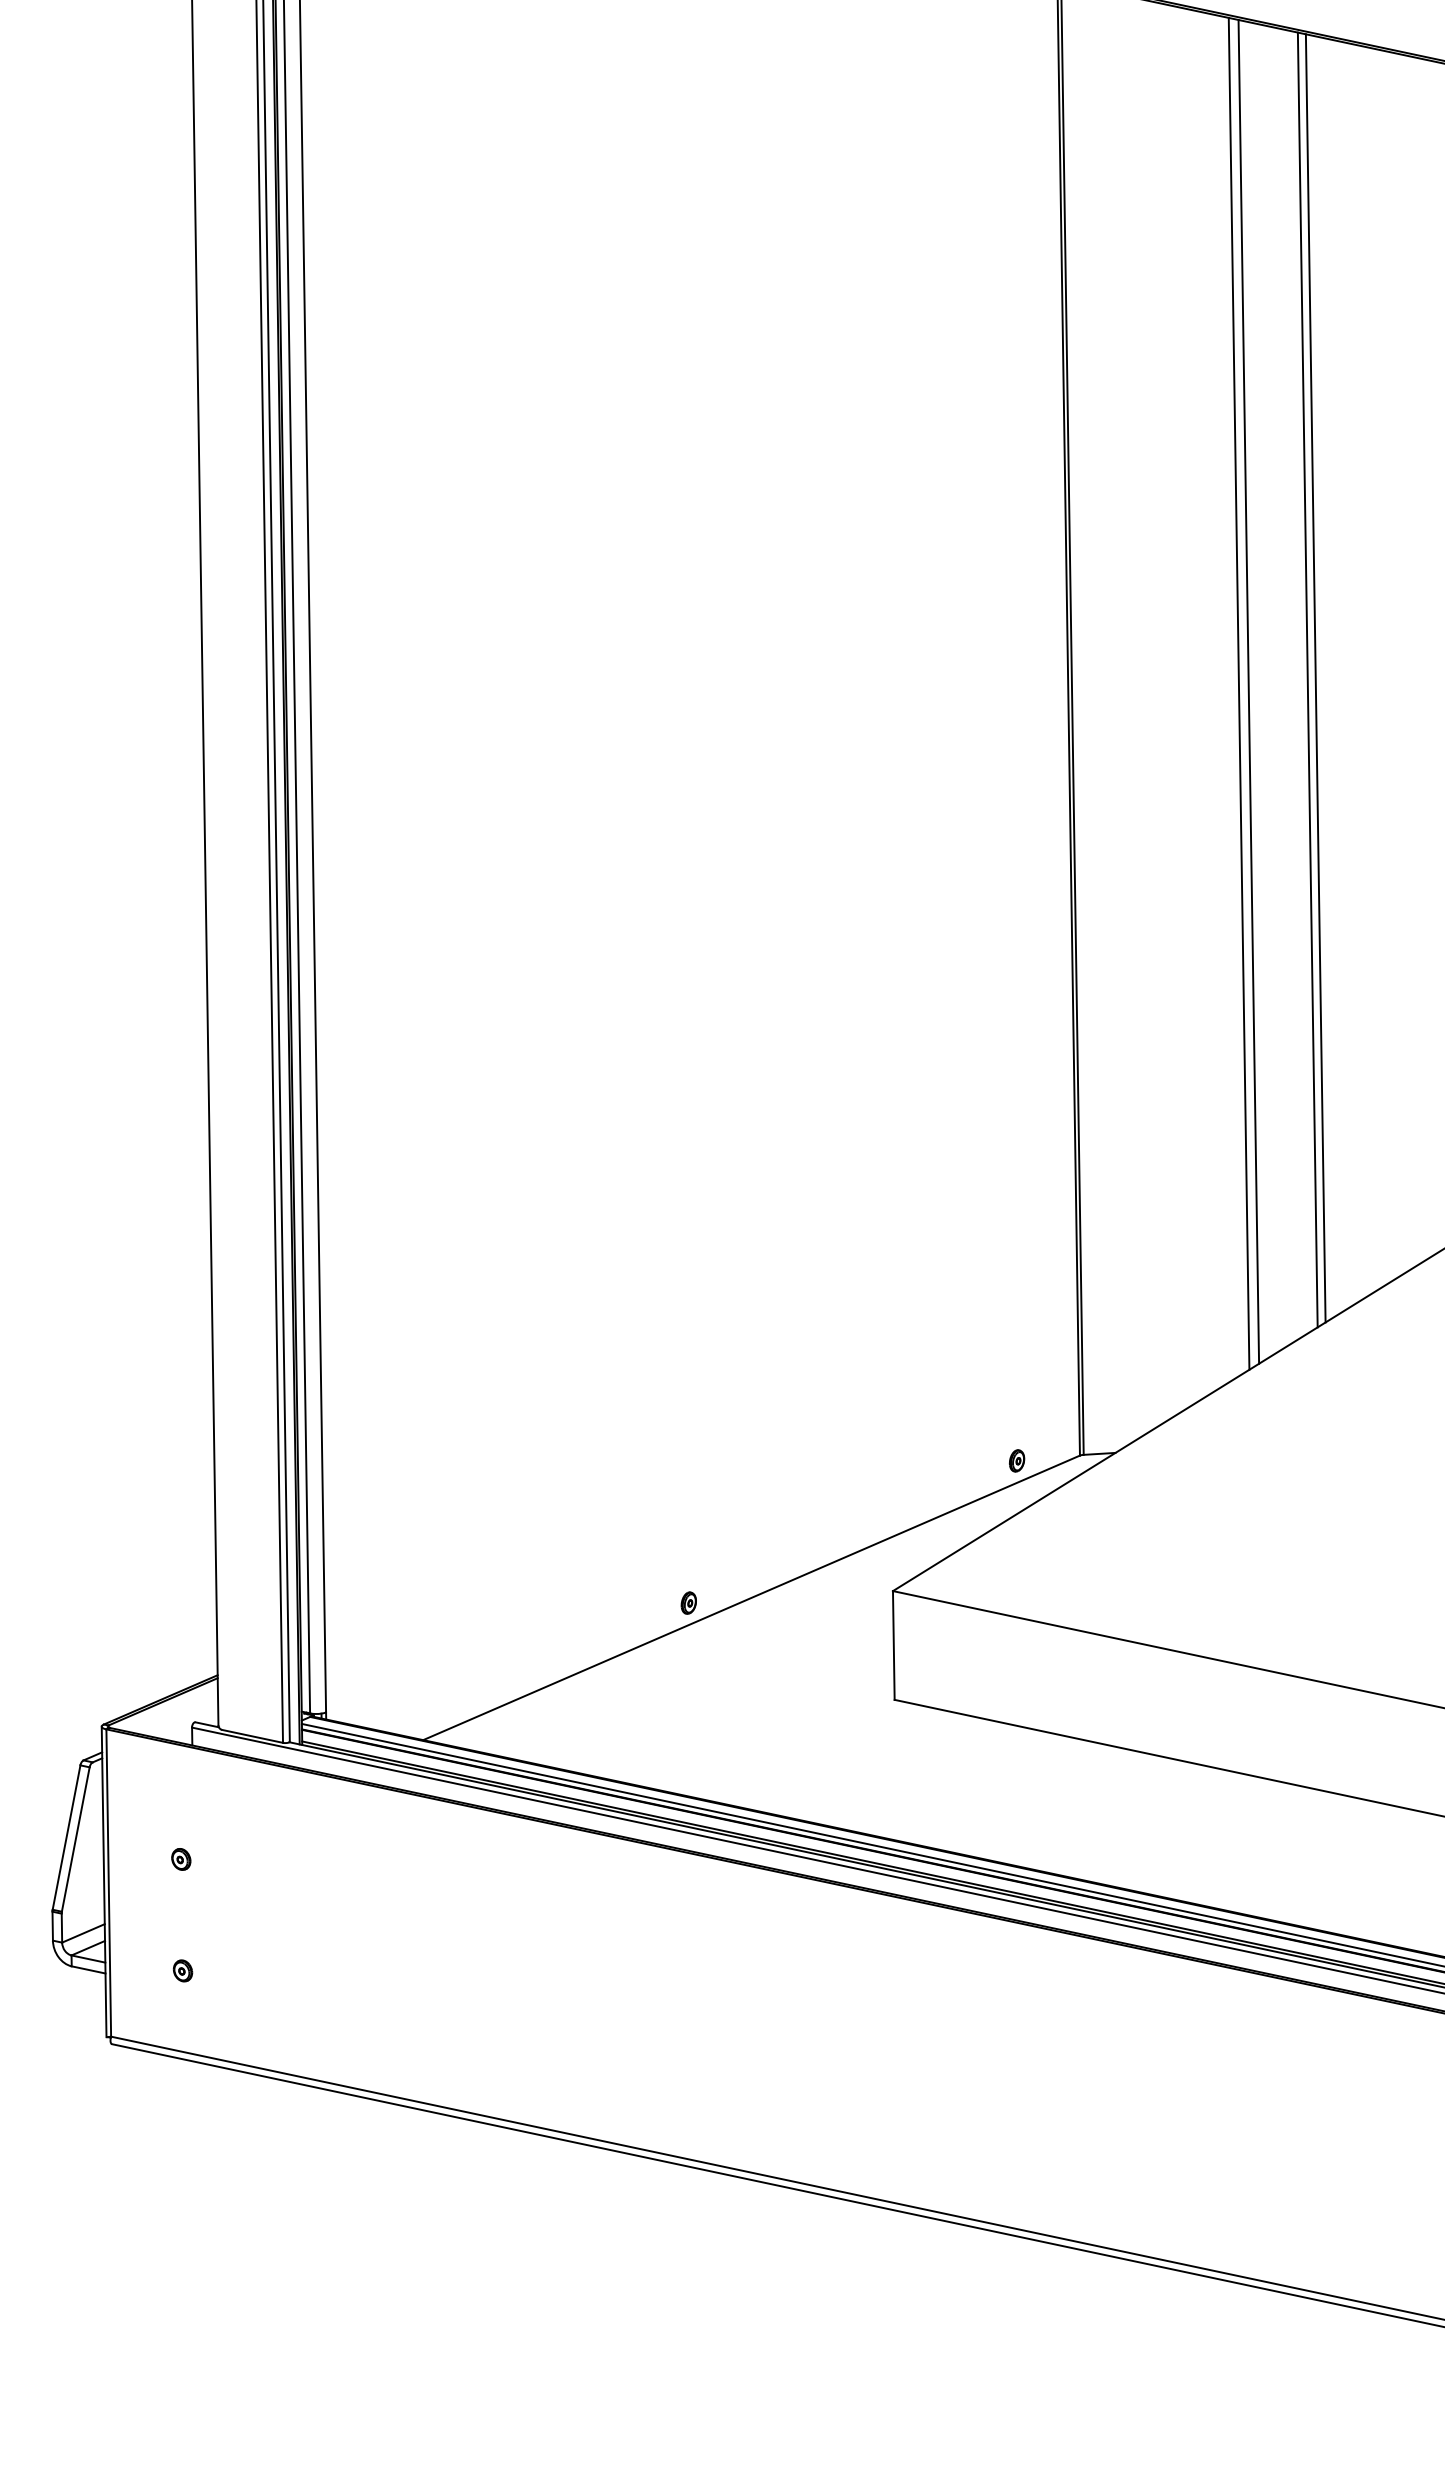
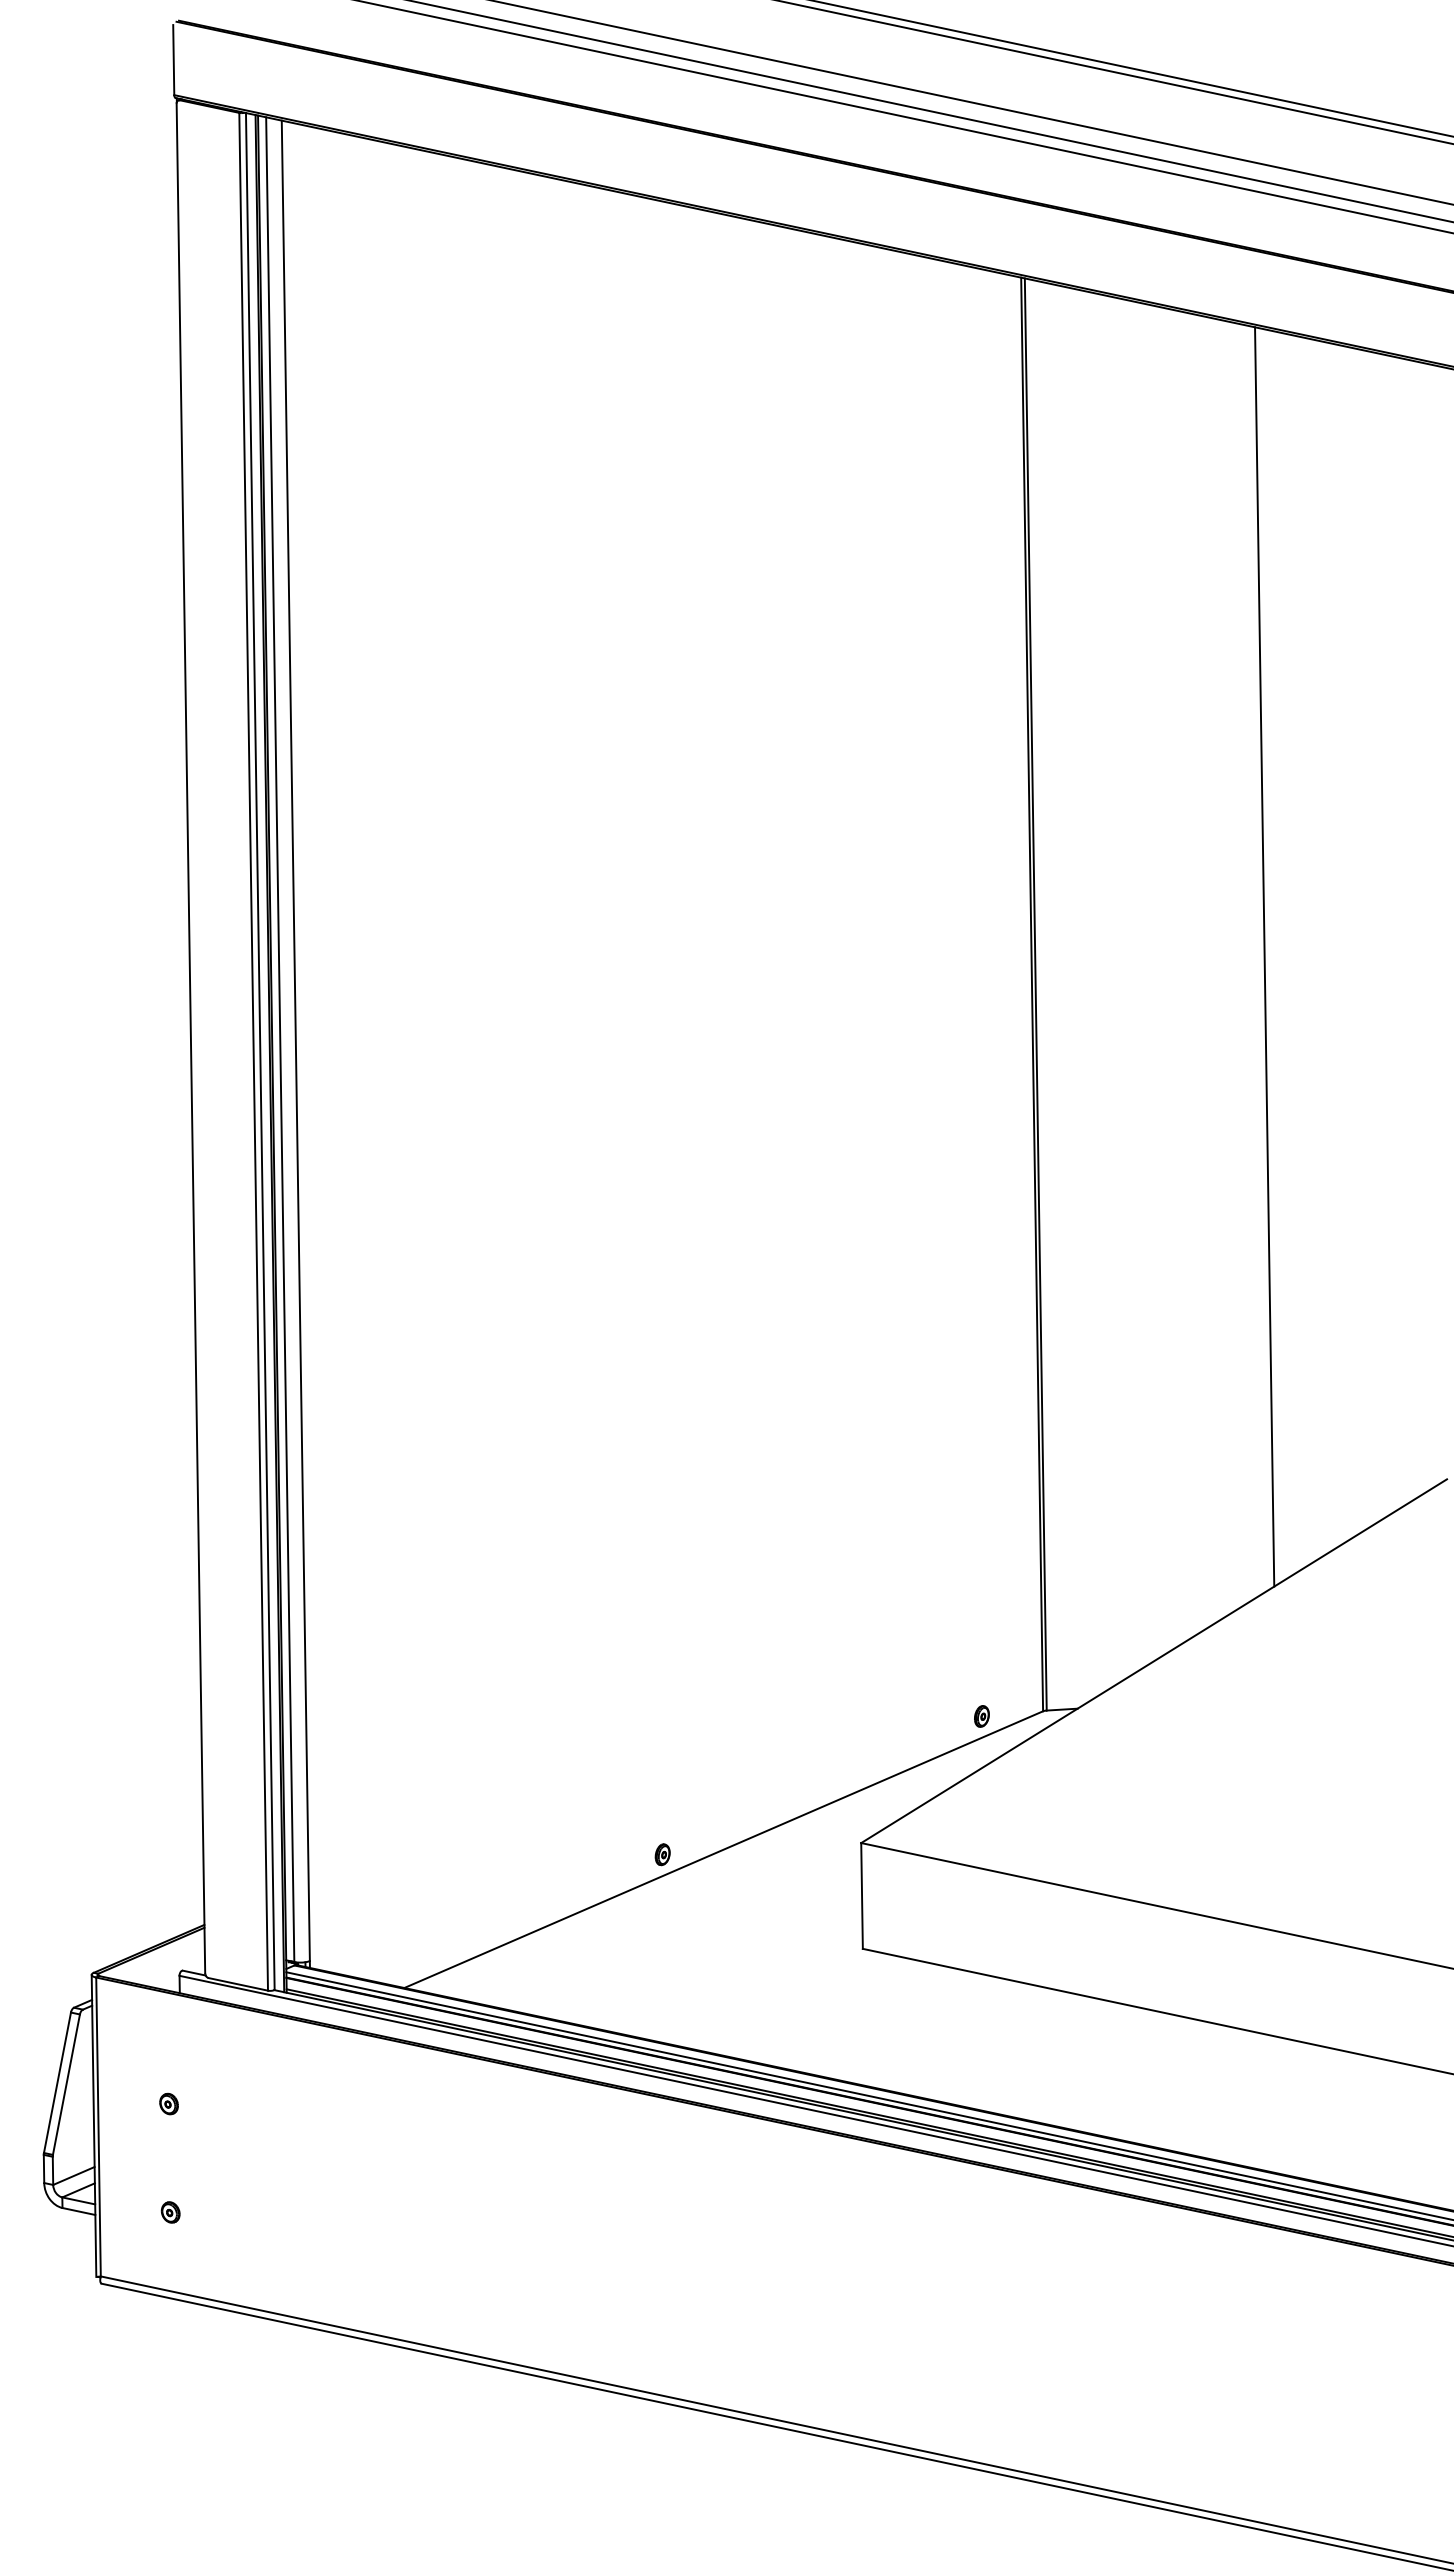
line: (1314, 677) -> (1271, 954), removed
line: (1249, 691) -> (1207, 968), removed
line: (1238, 693) -> (1197, 970), removed

